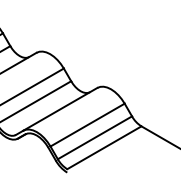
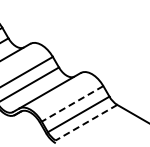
line: (87, 124) -> (72, 103), solid -> dashed
line: (104, 147) -> (86, 122), solid -> dashed

